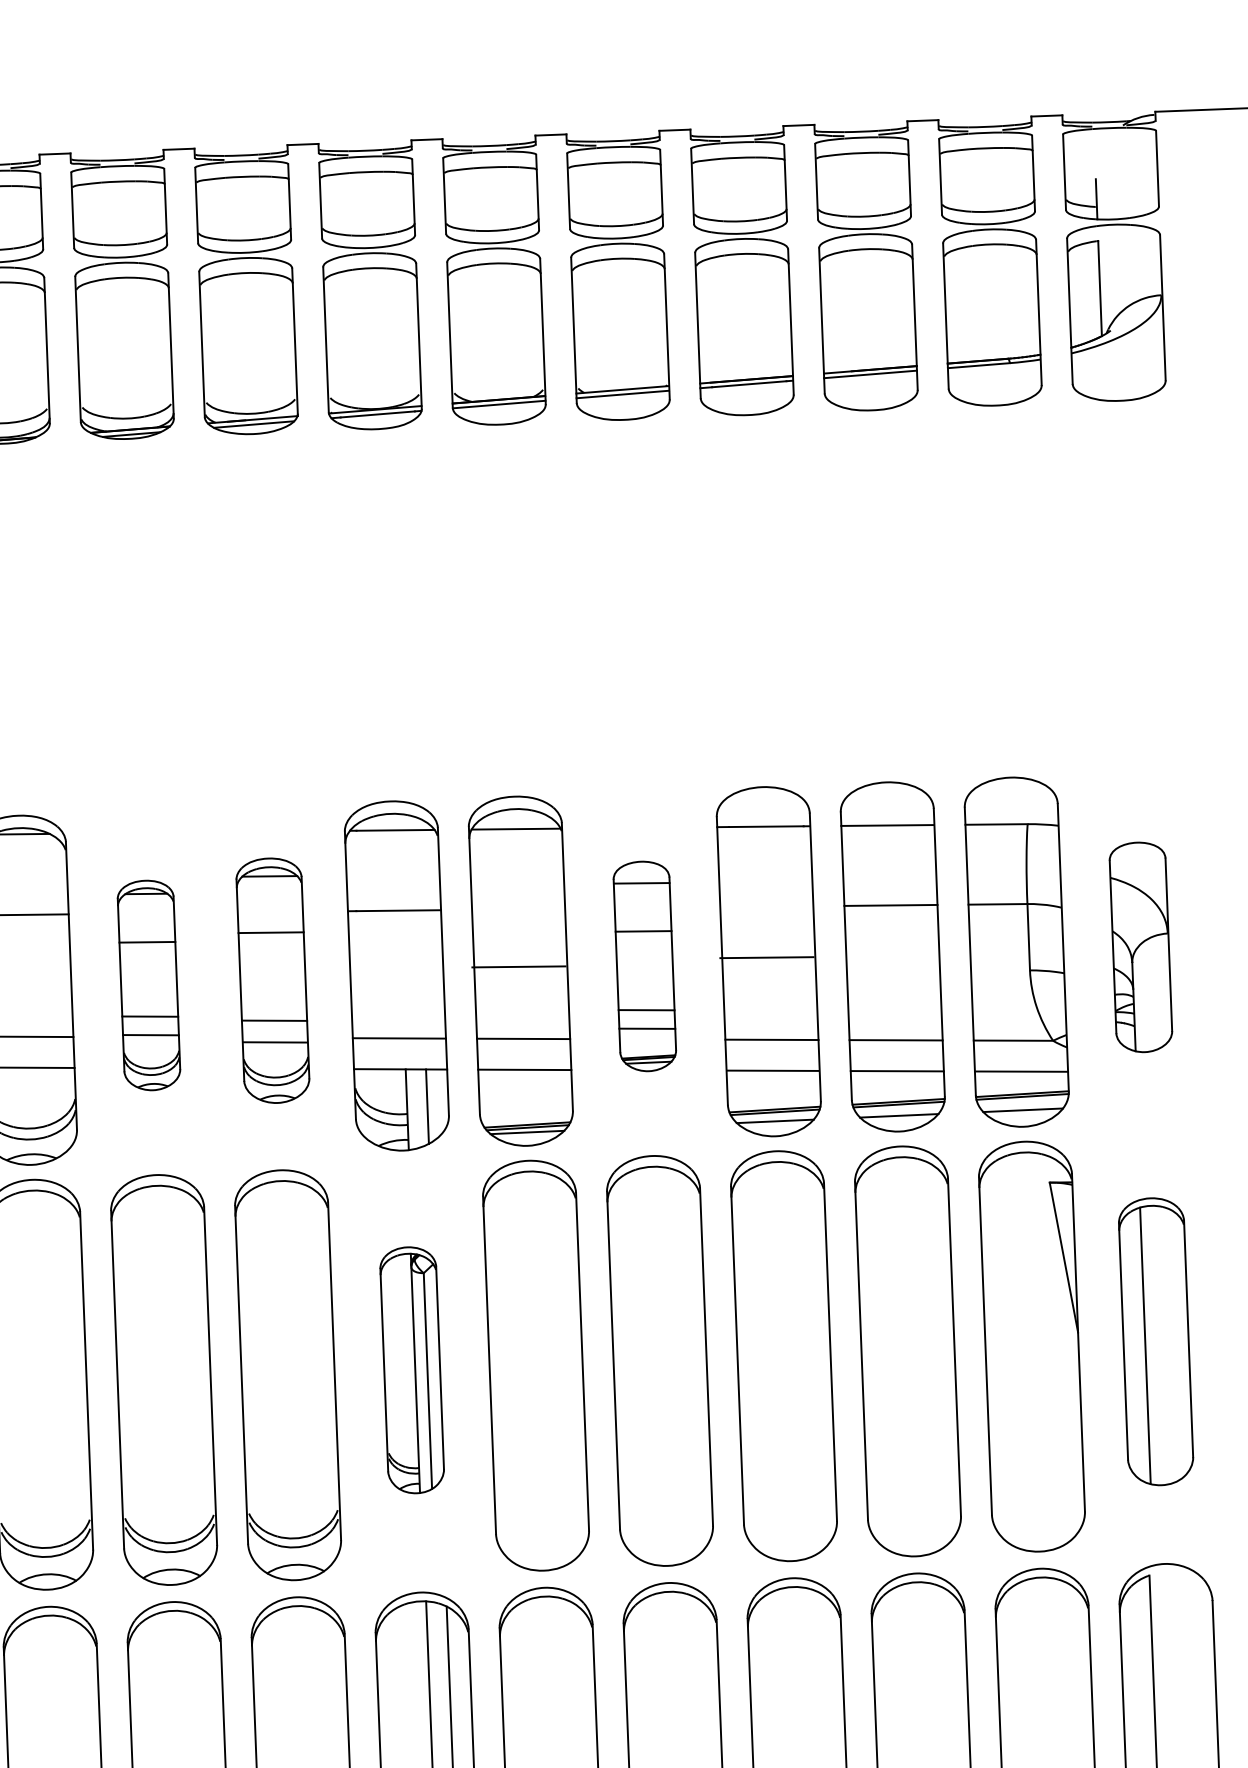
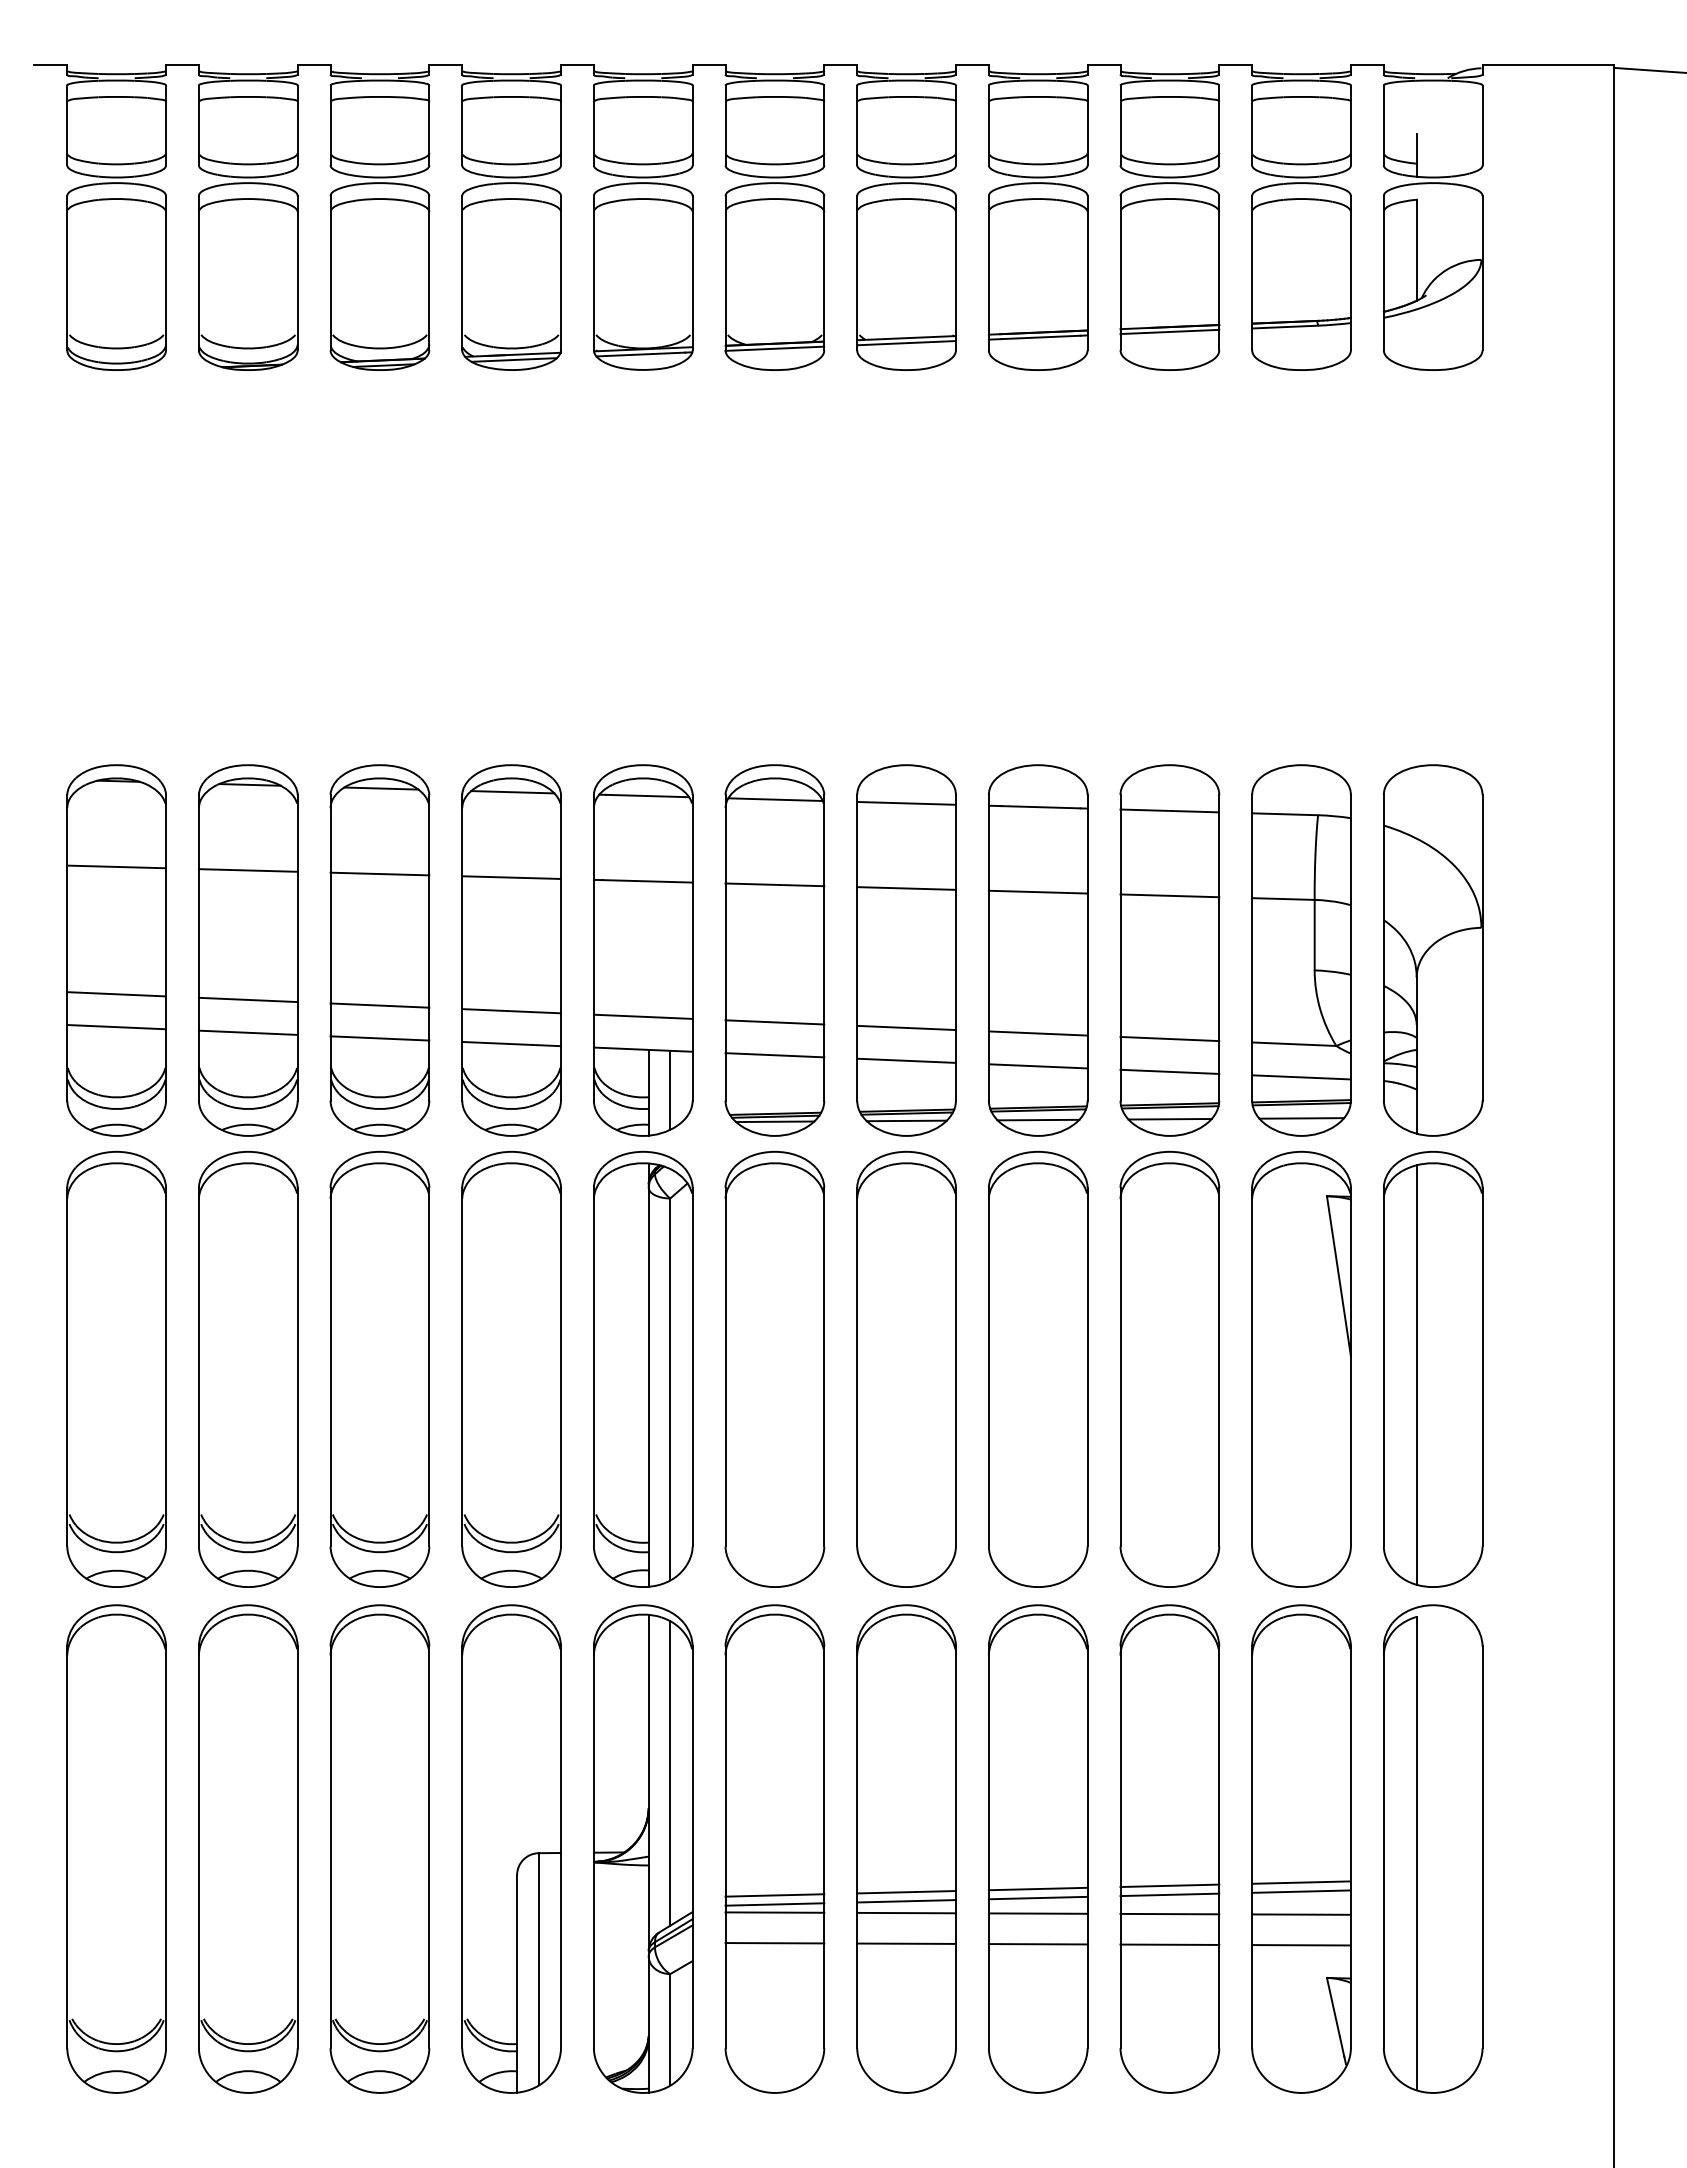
part: (1141, 947) -> (1433, 950), size x1.67
line: (766, 957) -> (1037, 891), moved
line: (518, 966) -> (774, 884), moved
part: (644, 966) -> (906, 950), size x1.67
part: (272, 980) -> (511, 950), size x1.43
part: (148, 985) -> (379, 950), size x1.67
part: (1156, 1341) -> (1433, 1368), size x1.43
part: (412, 1369) -> (643, 1368), size x1.67

